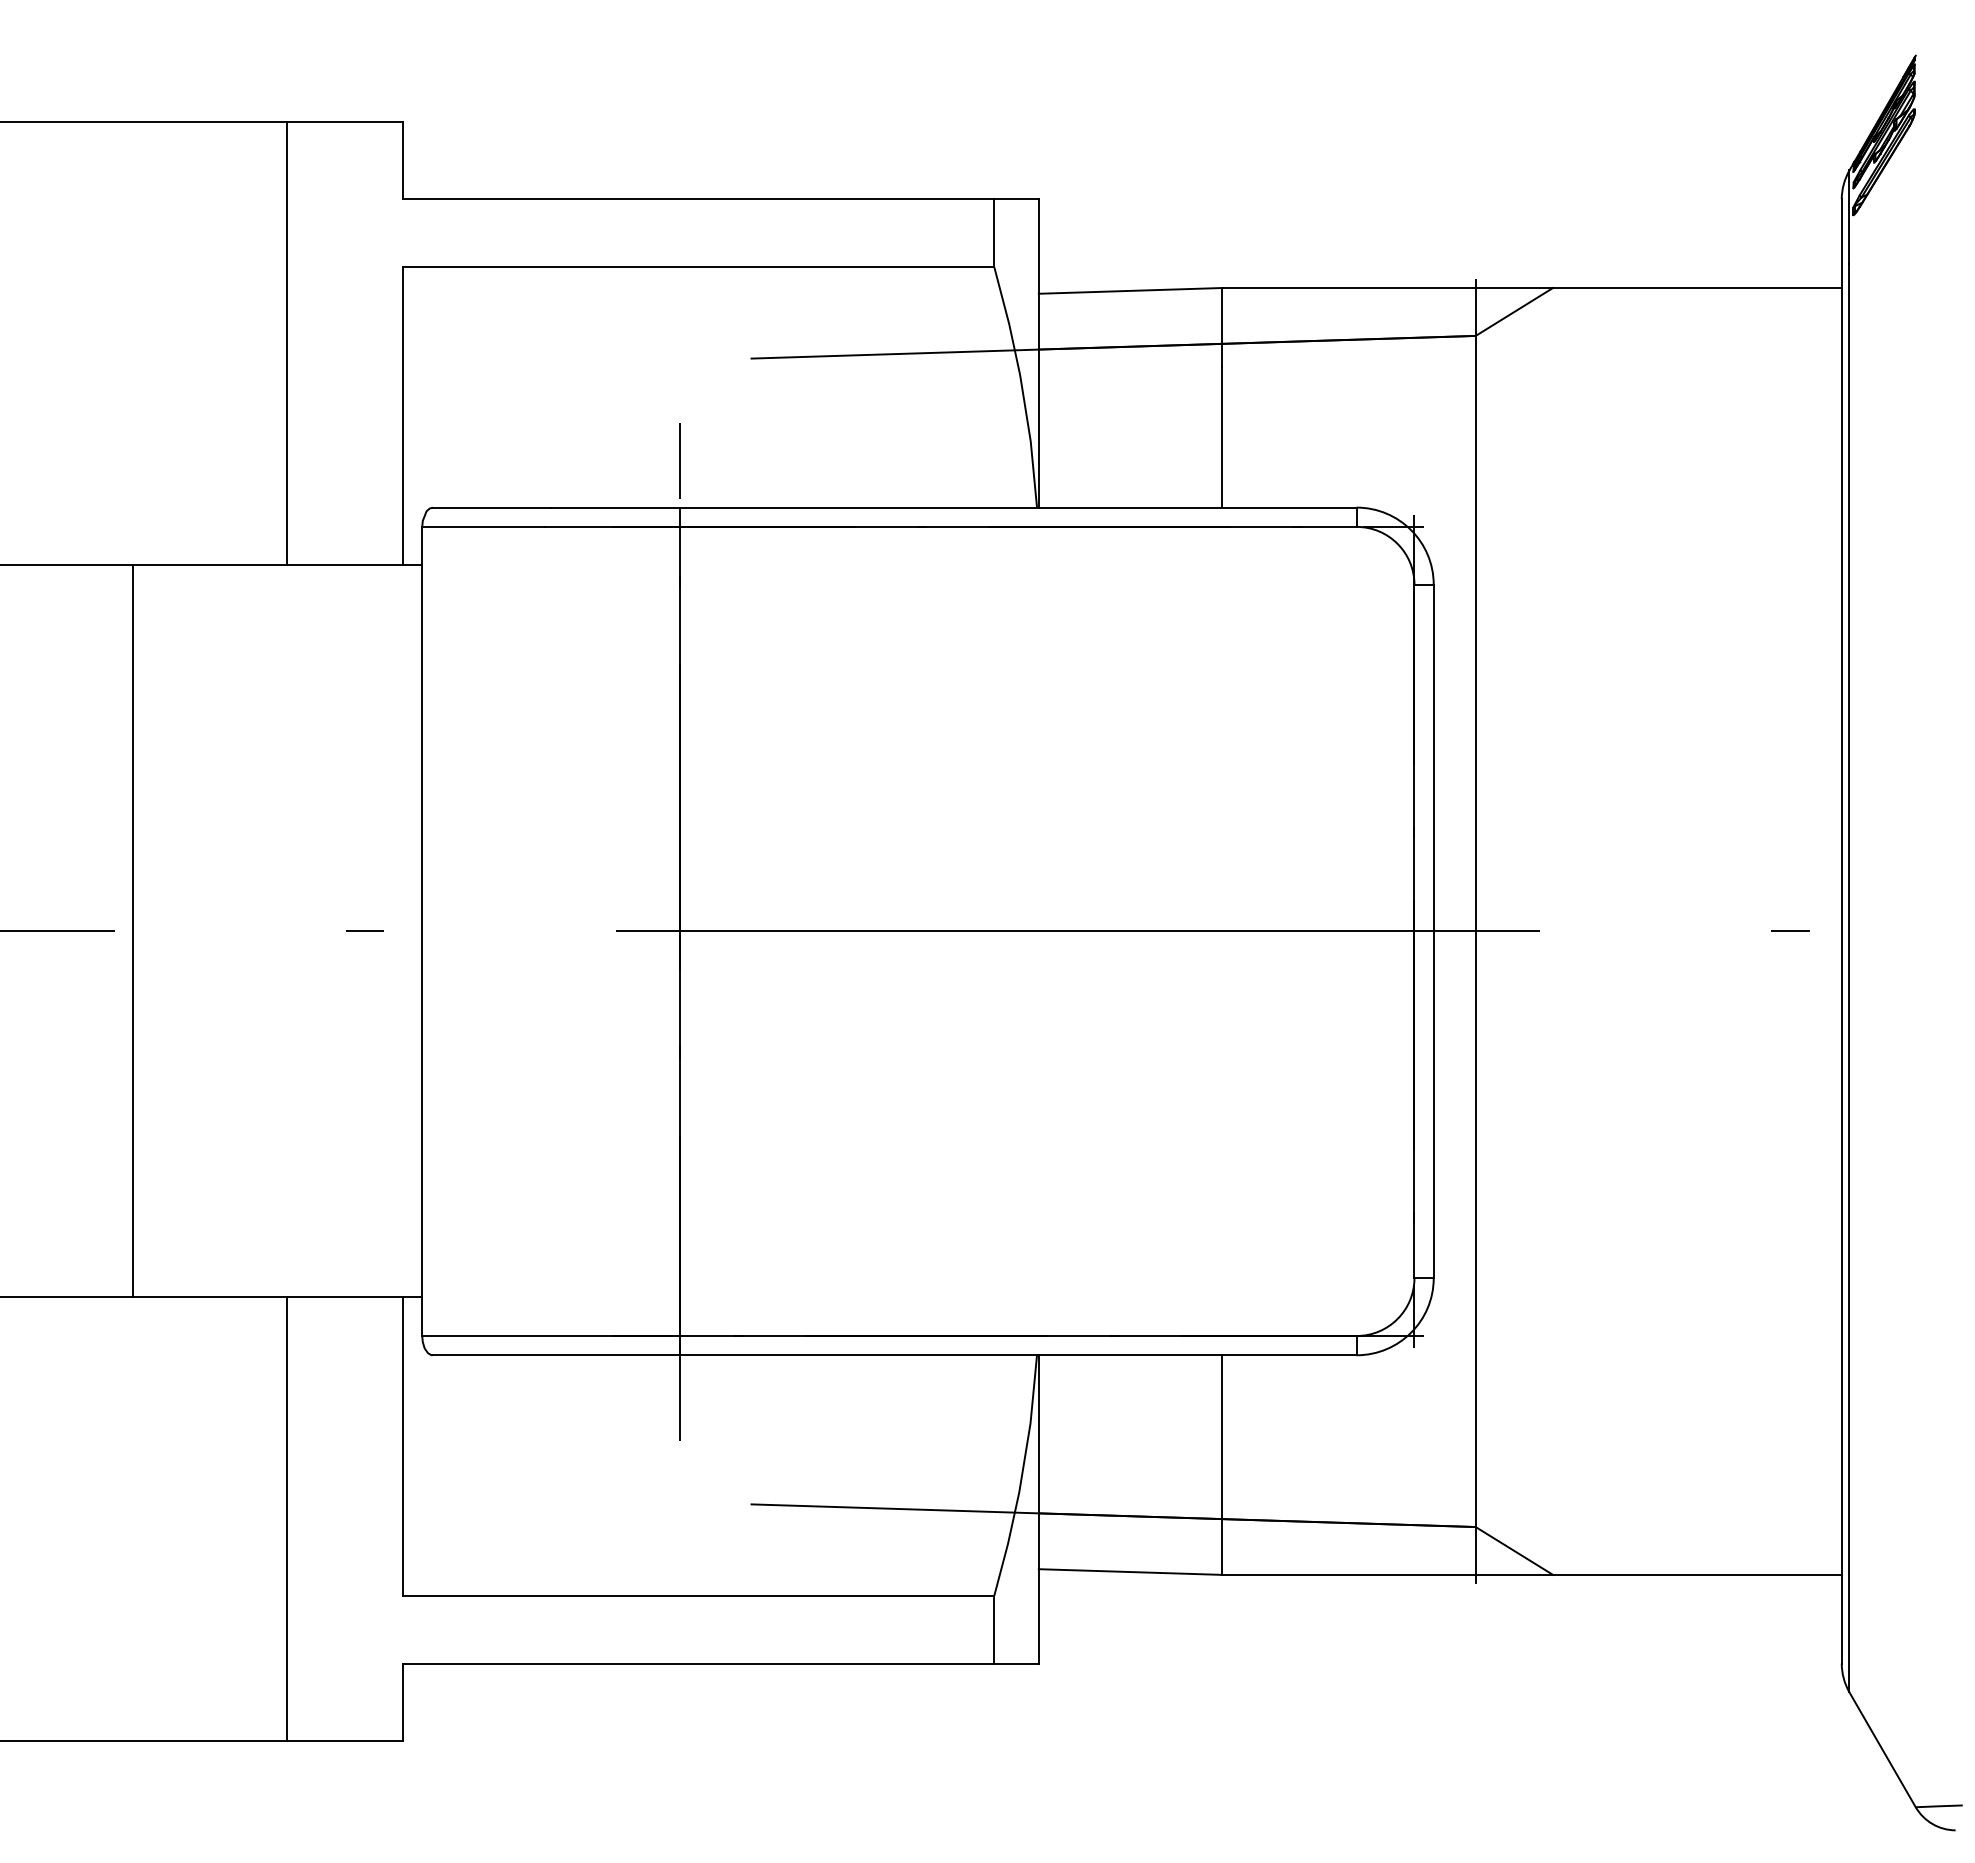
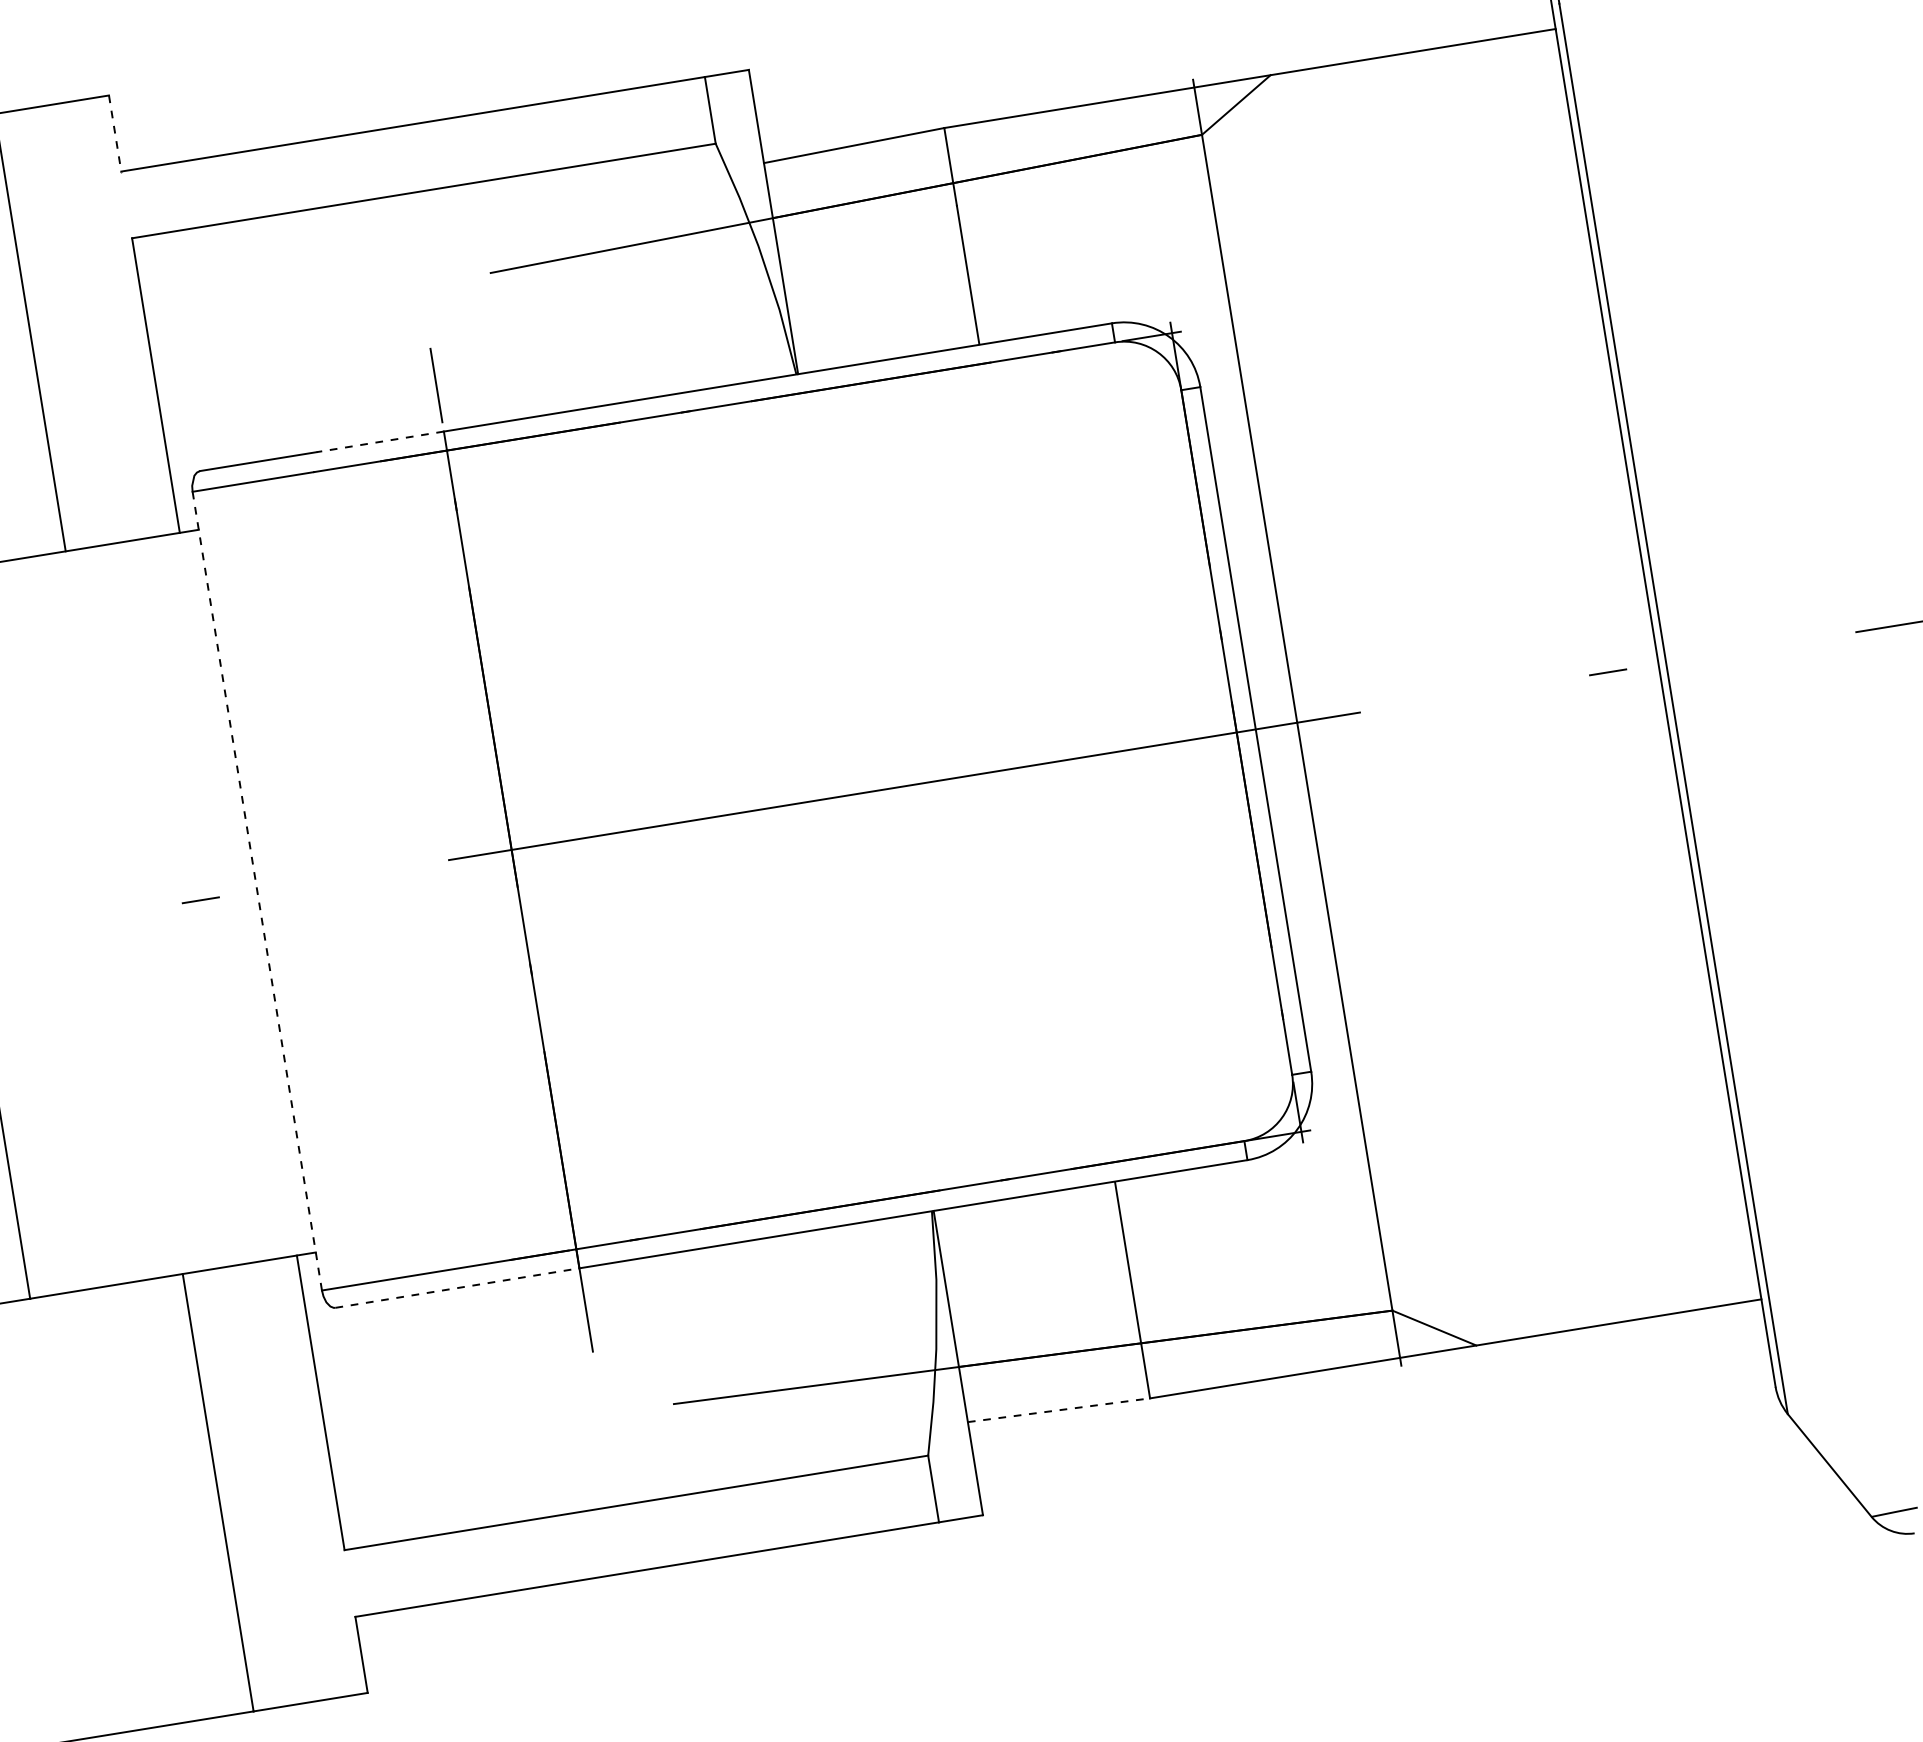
line: (403, 160) -> (115, 133), solid -> dashed
line: (615, 507) -> (380, 441), solid -> dashed
line: (422, 931) -> (257, 891), solid -> dashed
line: (556, 1355) -> (457, 1288), solid -> dashed
line: (1130, 1572) -> (1058, 1410), solid -> dashed

